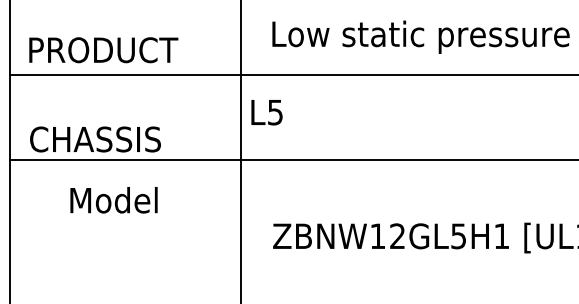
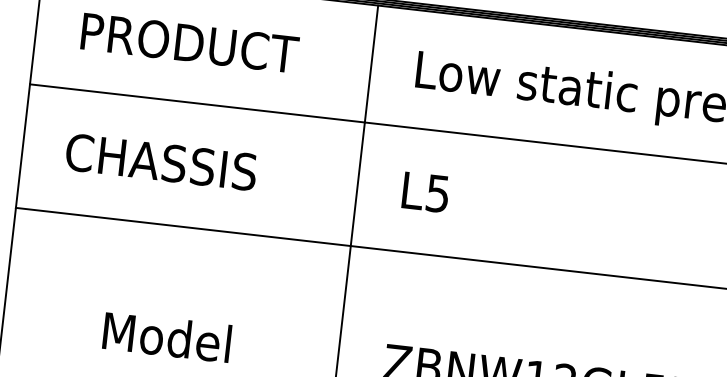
text: (103, 50) -> (189, 43), moved
text: (266, 112) -> (425, 192), moved
text: (95, 139) -> (161, 162), moved
text: (113, 200) -> (166, 337), moved

